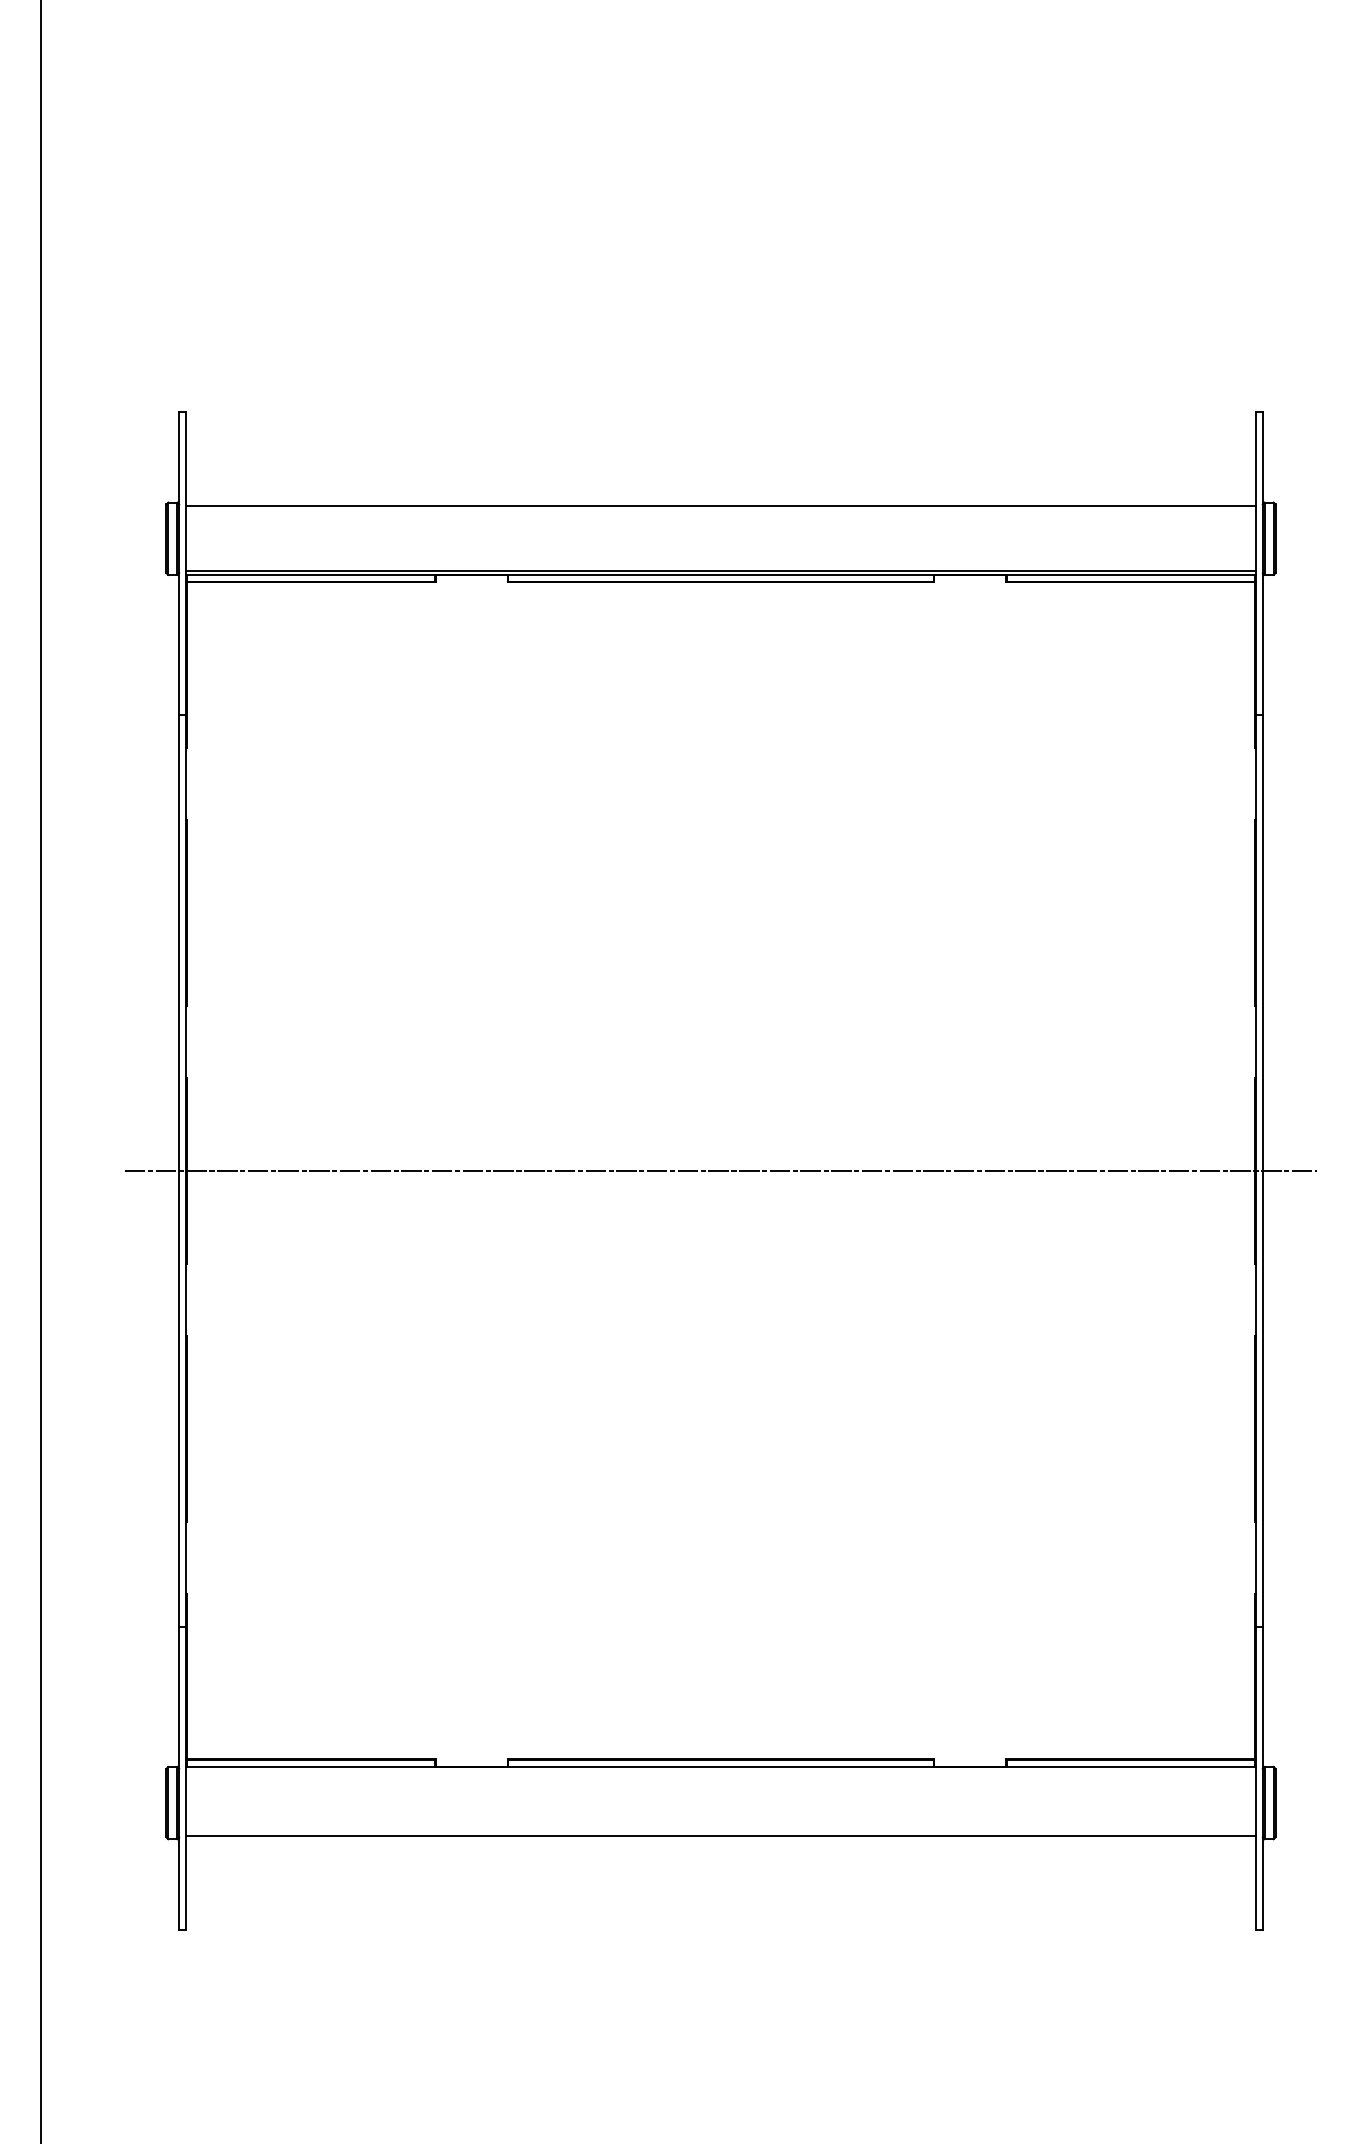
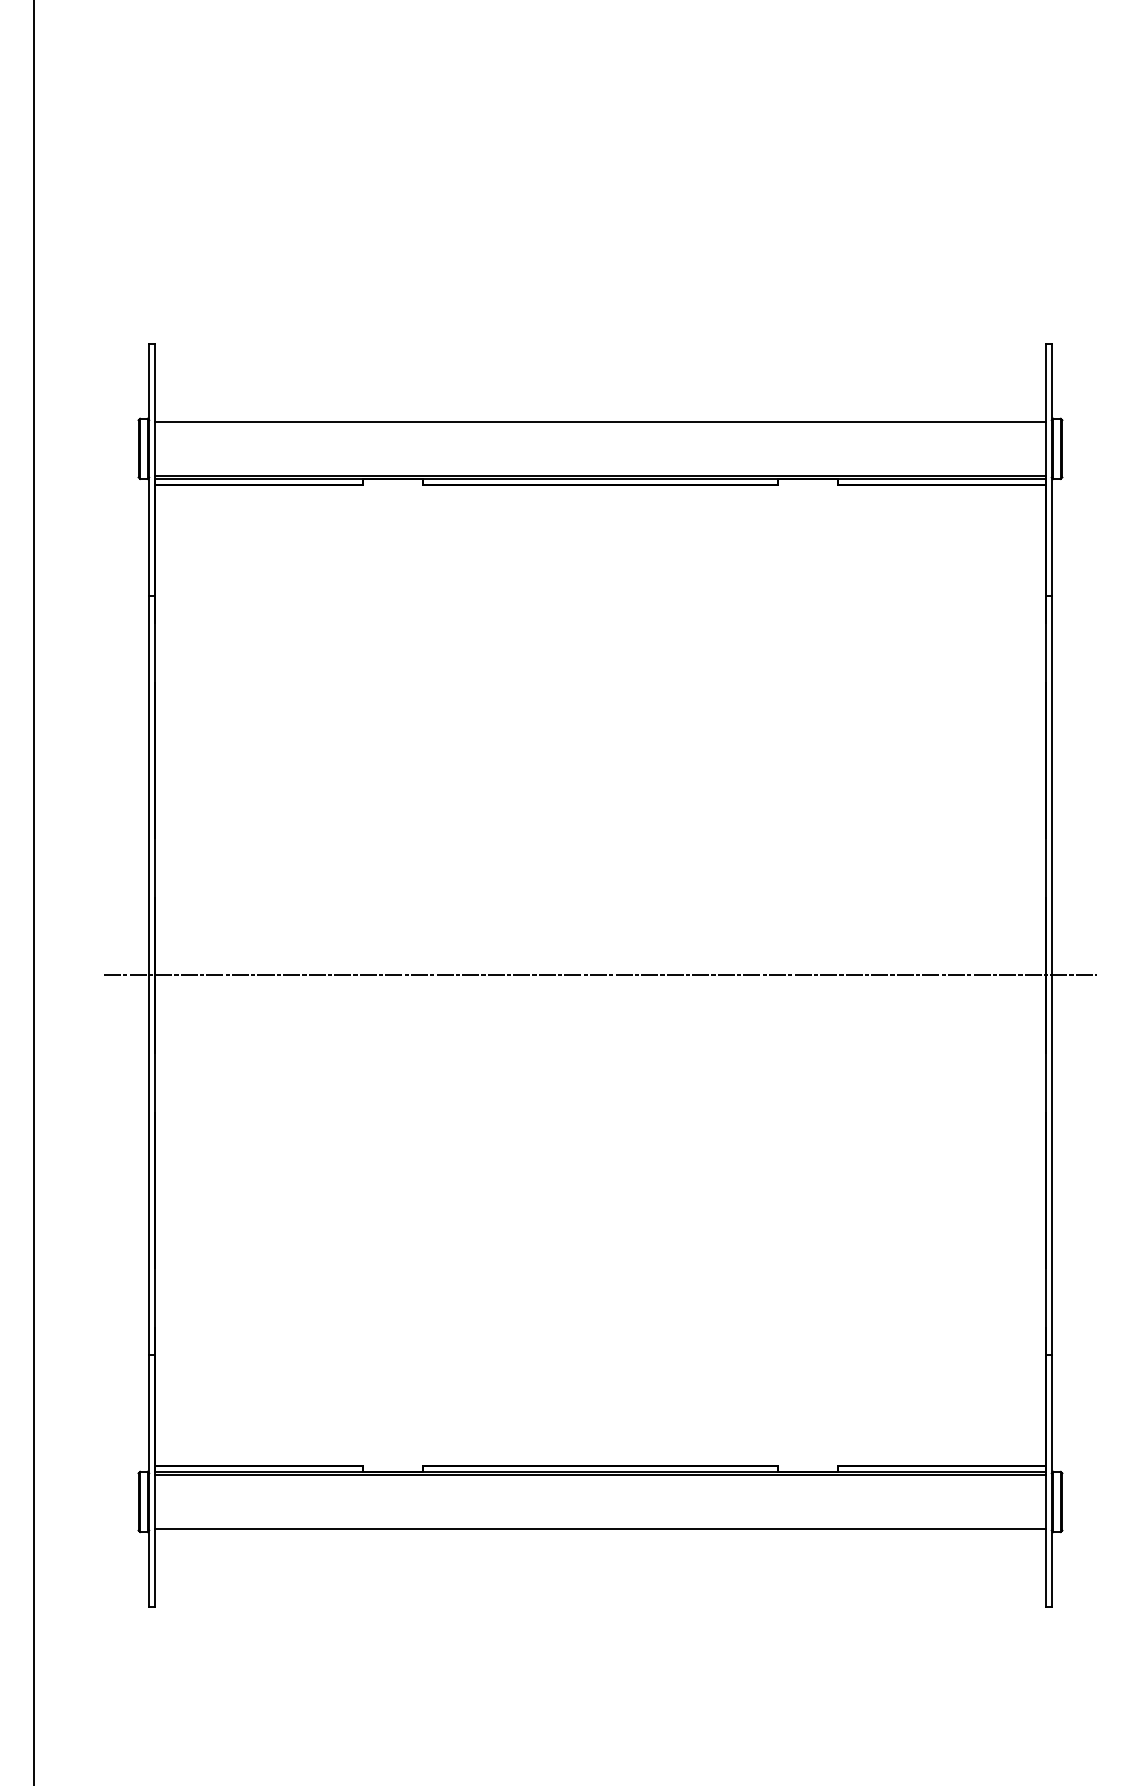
line: (720, 1770) -> (600, 1474), added

